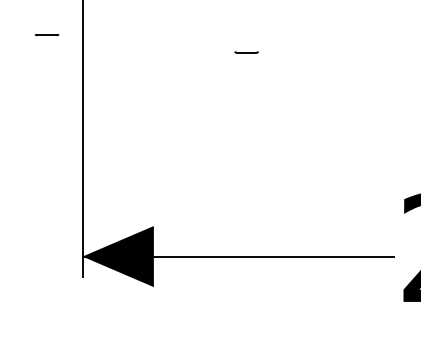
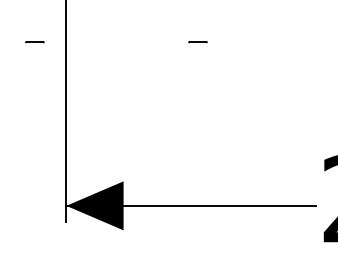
line: (46, 35) -> (34, 42), moved

